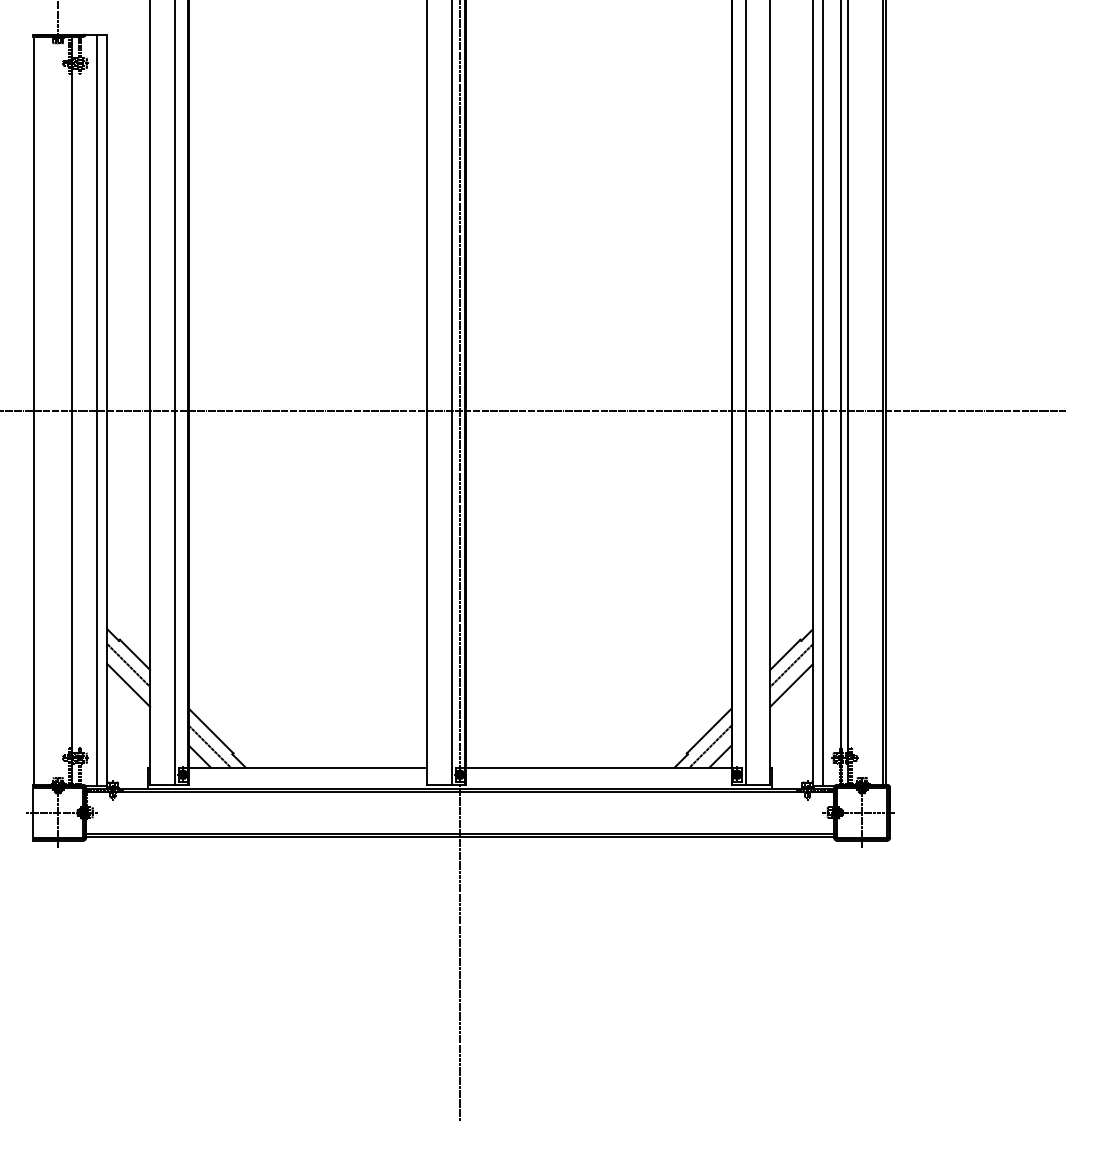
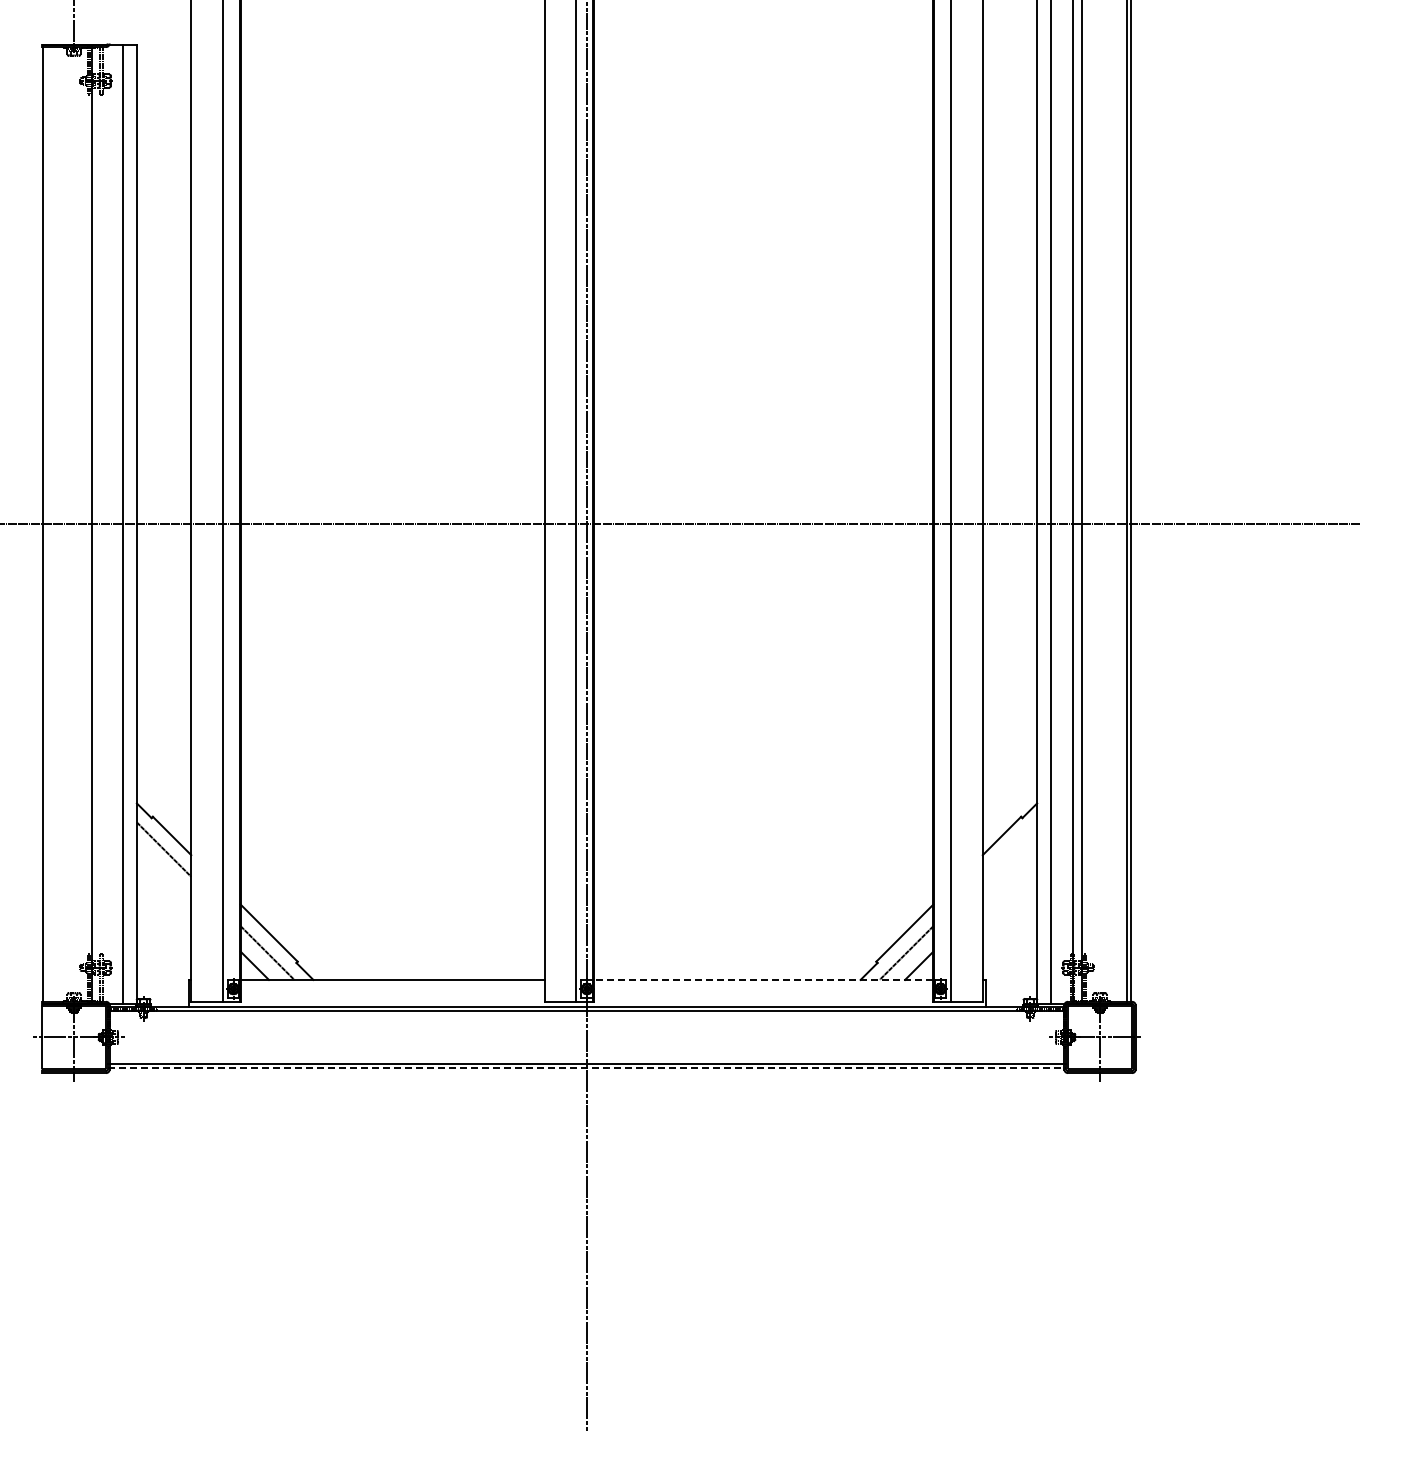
line: (791, 665) -> (1009, 849), removed
line: (128, 685) -> (163, 874), removed
line: (791, 685) -> (1009, 874), removed
line: (598, 767) -> (763, 979), solid -> dashed
line: (460, 837) -> (587, 1068), solid -> dashed

